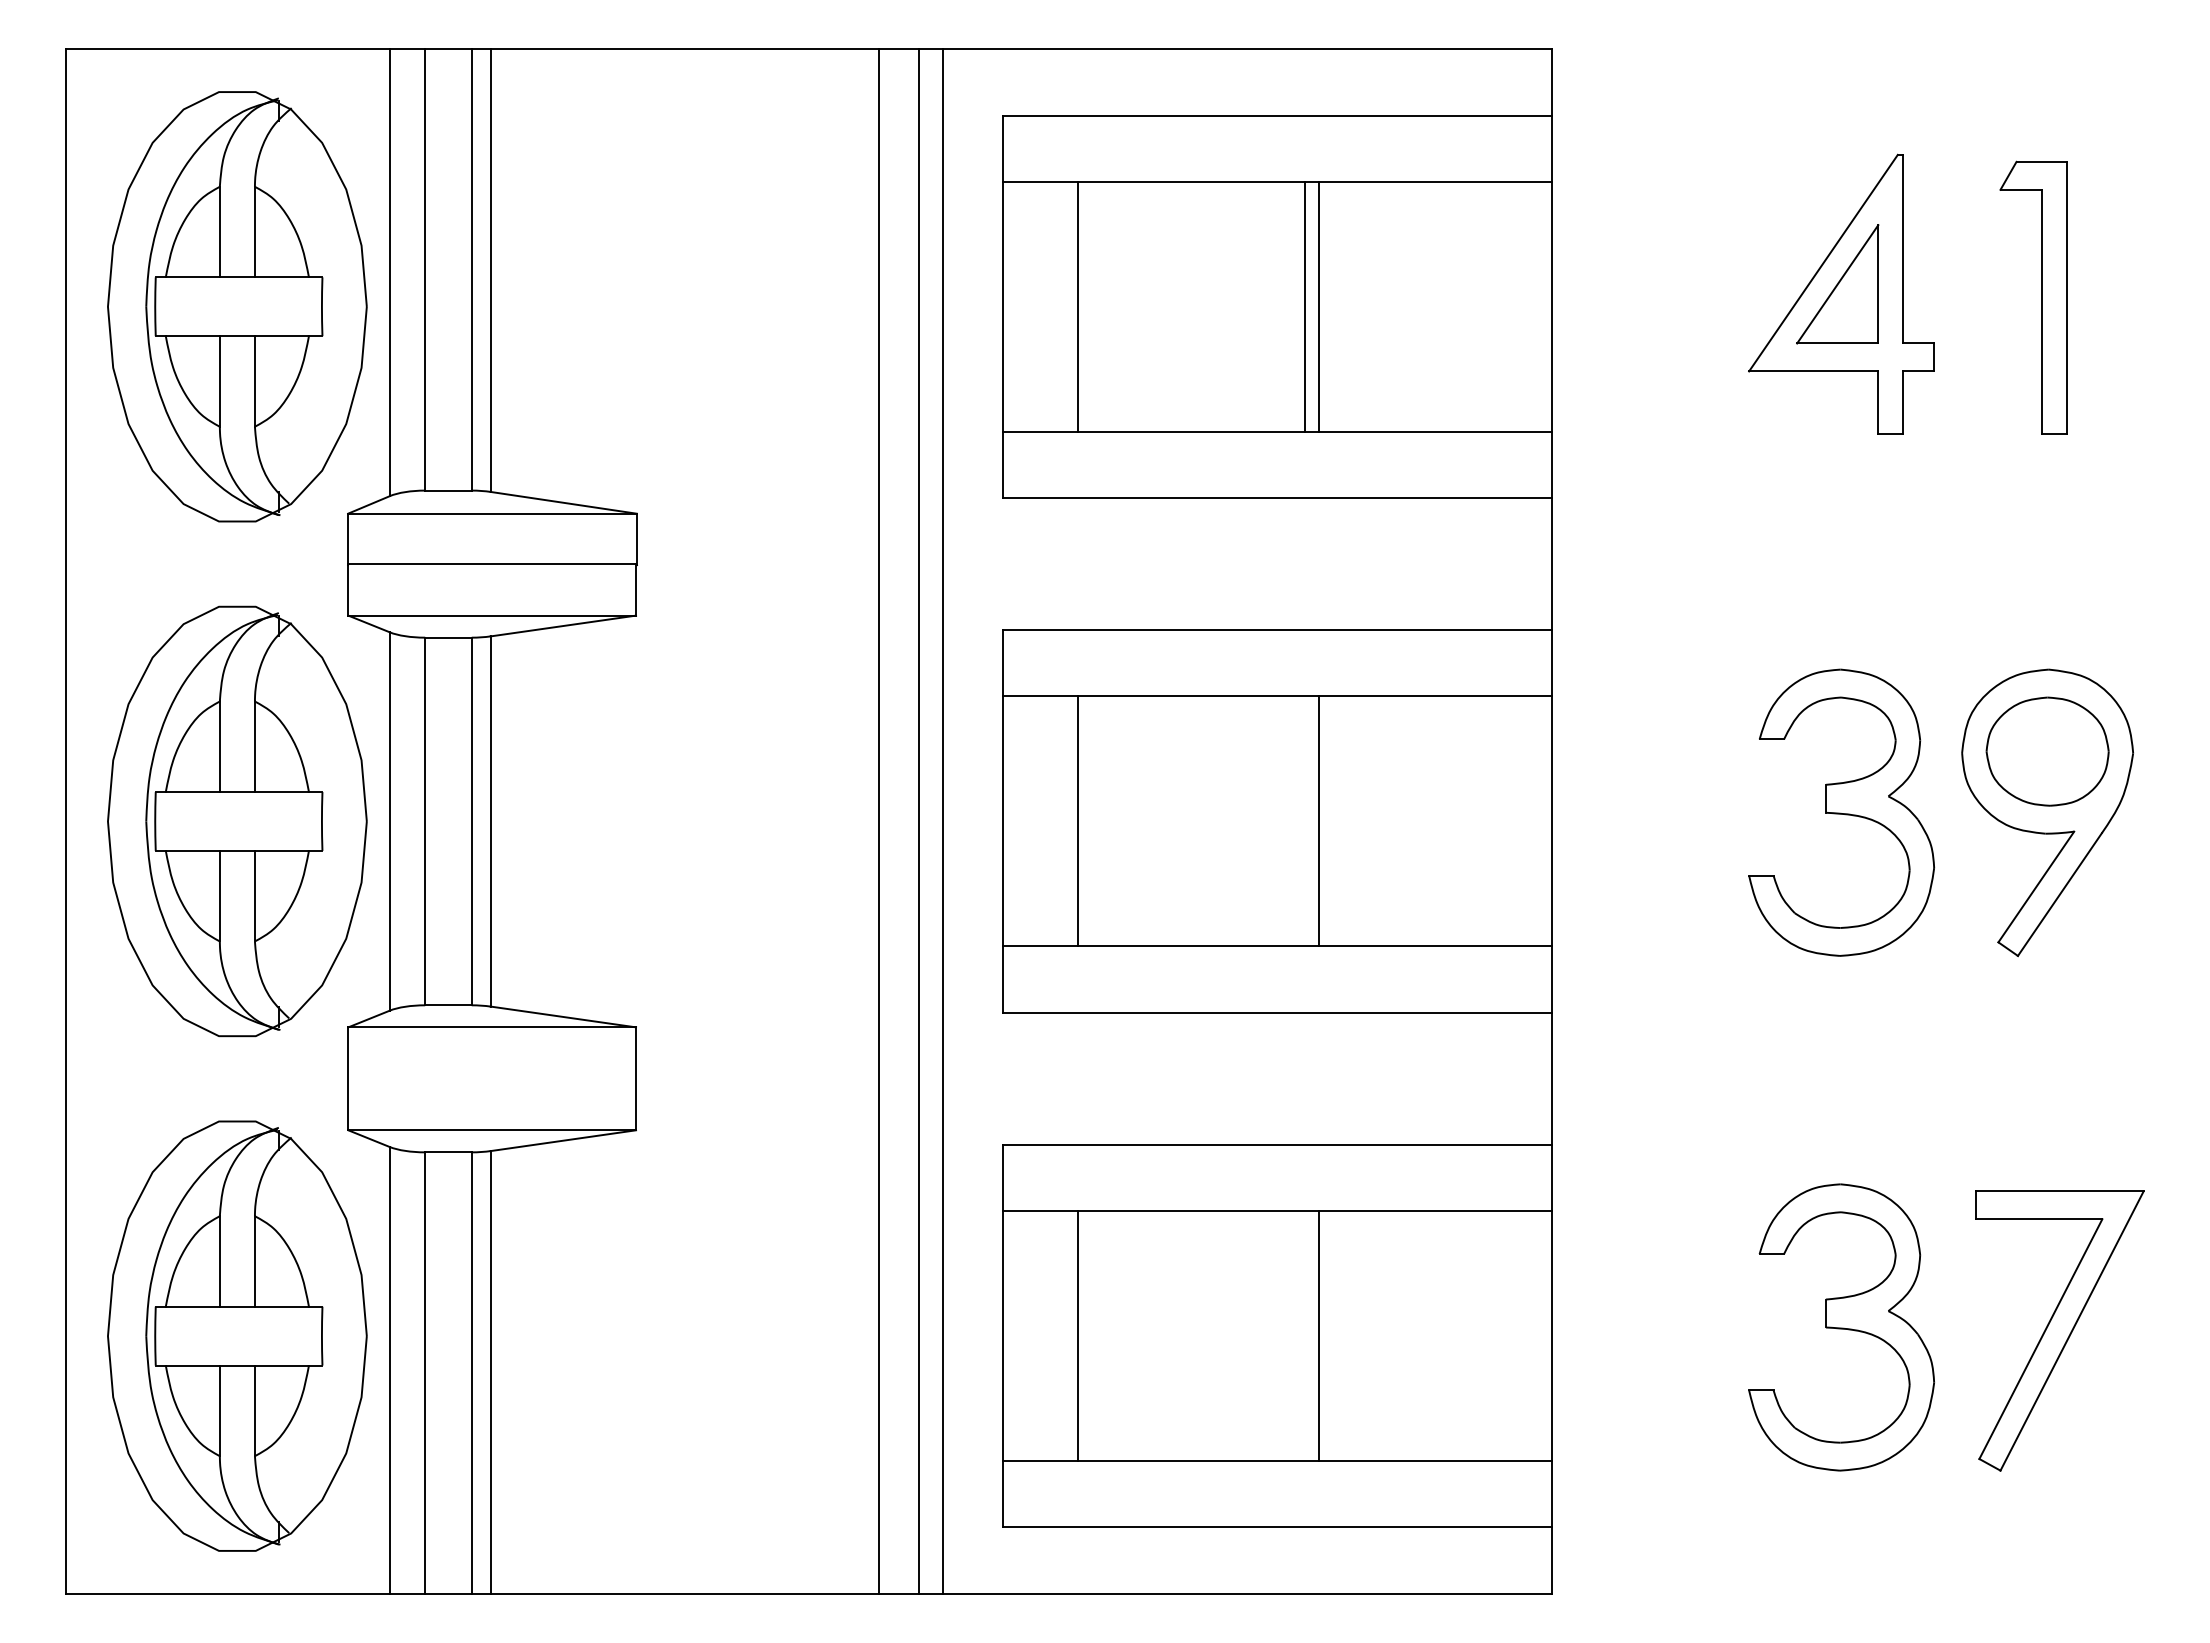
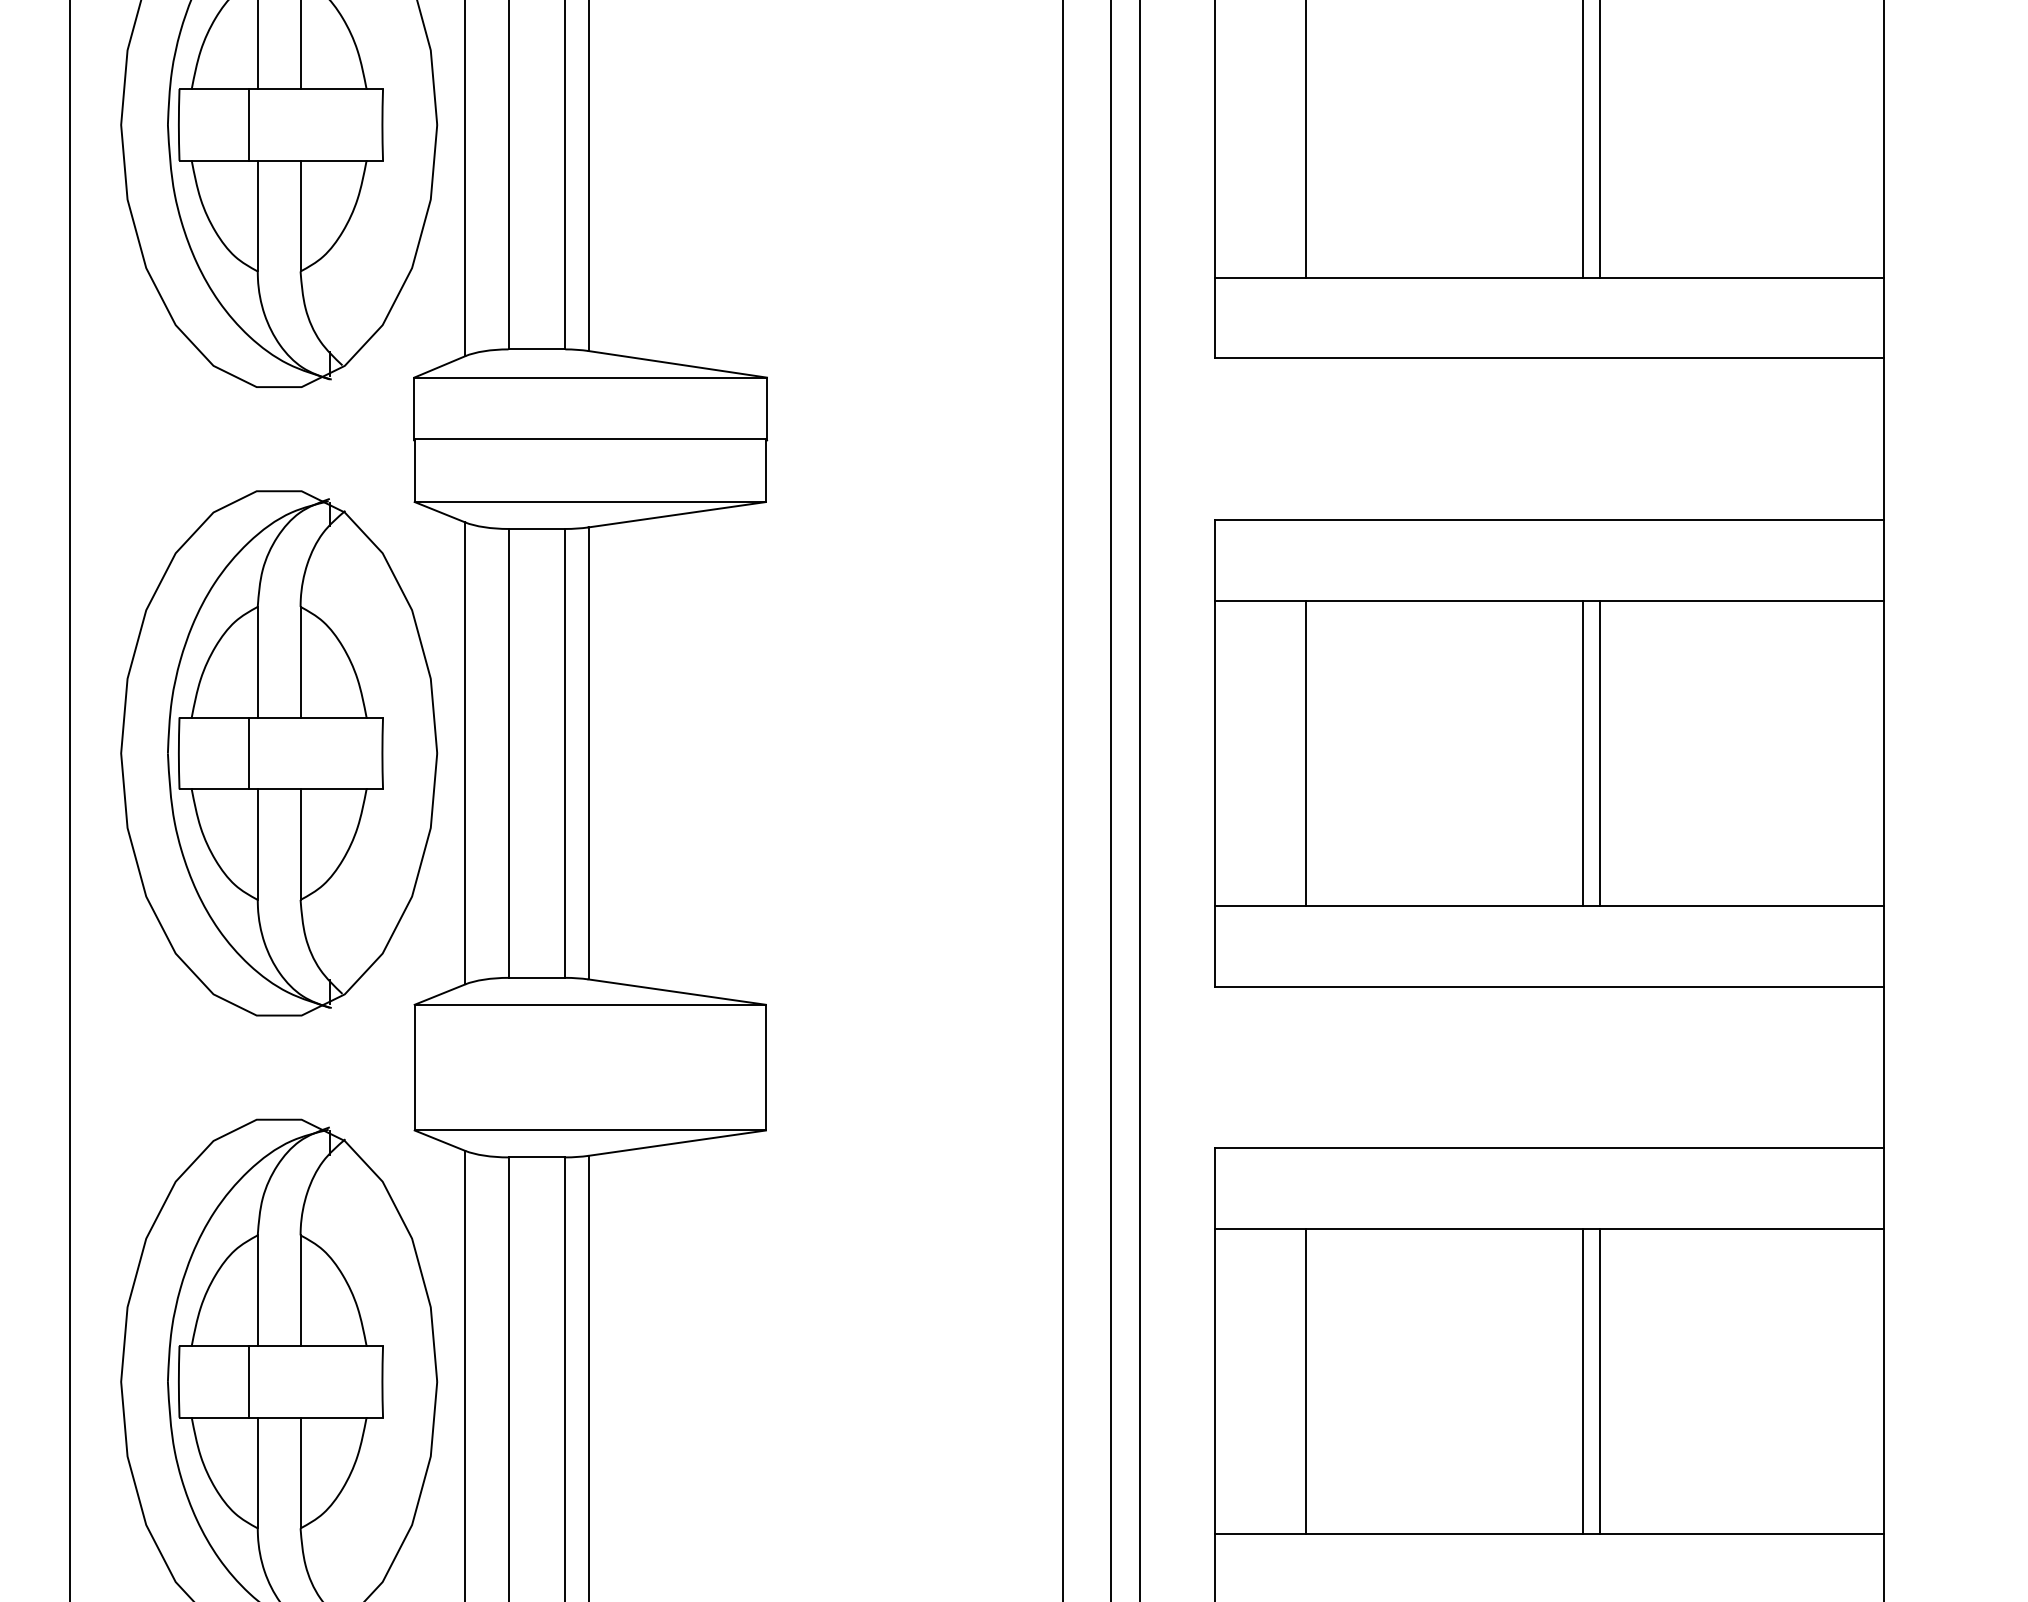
line: (213, 306) -> (250, 124), added
line: (213, 821) -> (250, 753), added
line: (1305, 821) -> (1583, 753), added
line: (213, 1335) -> (250, 1381), added
line: (1305, 1336) -> (1583, 1382), added

